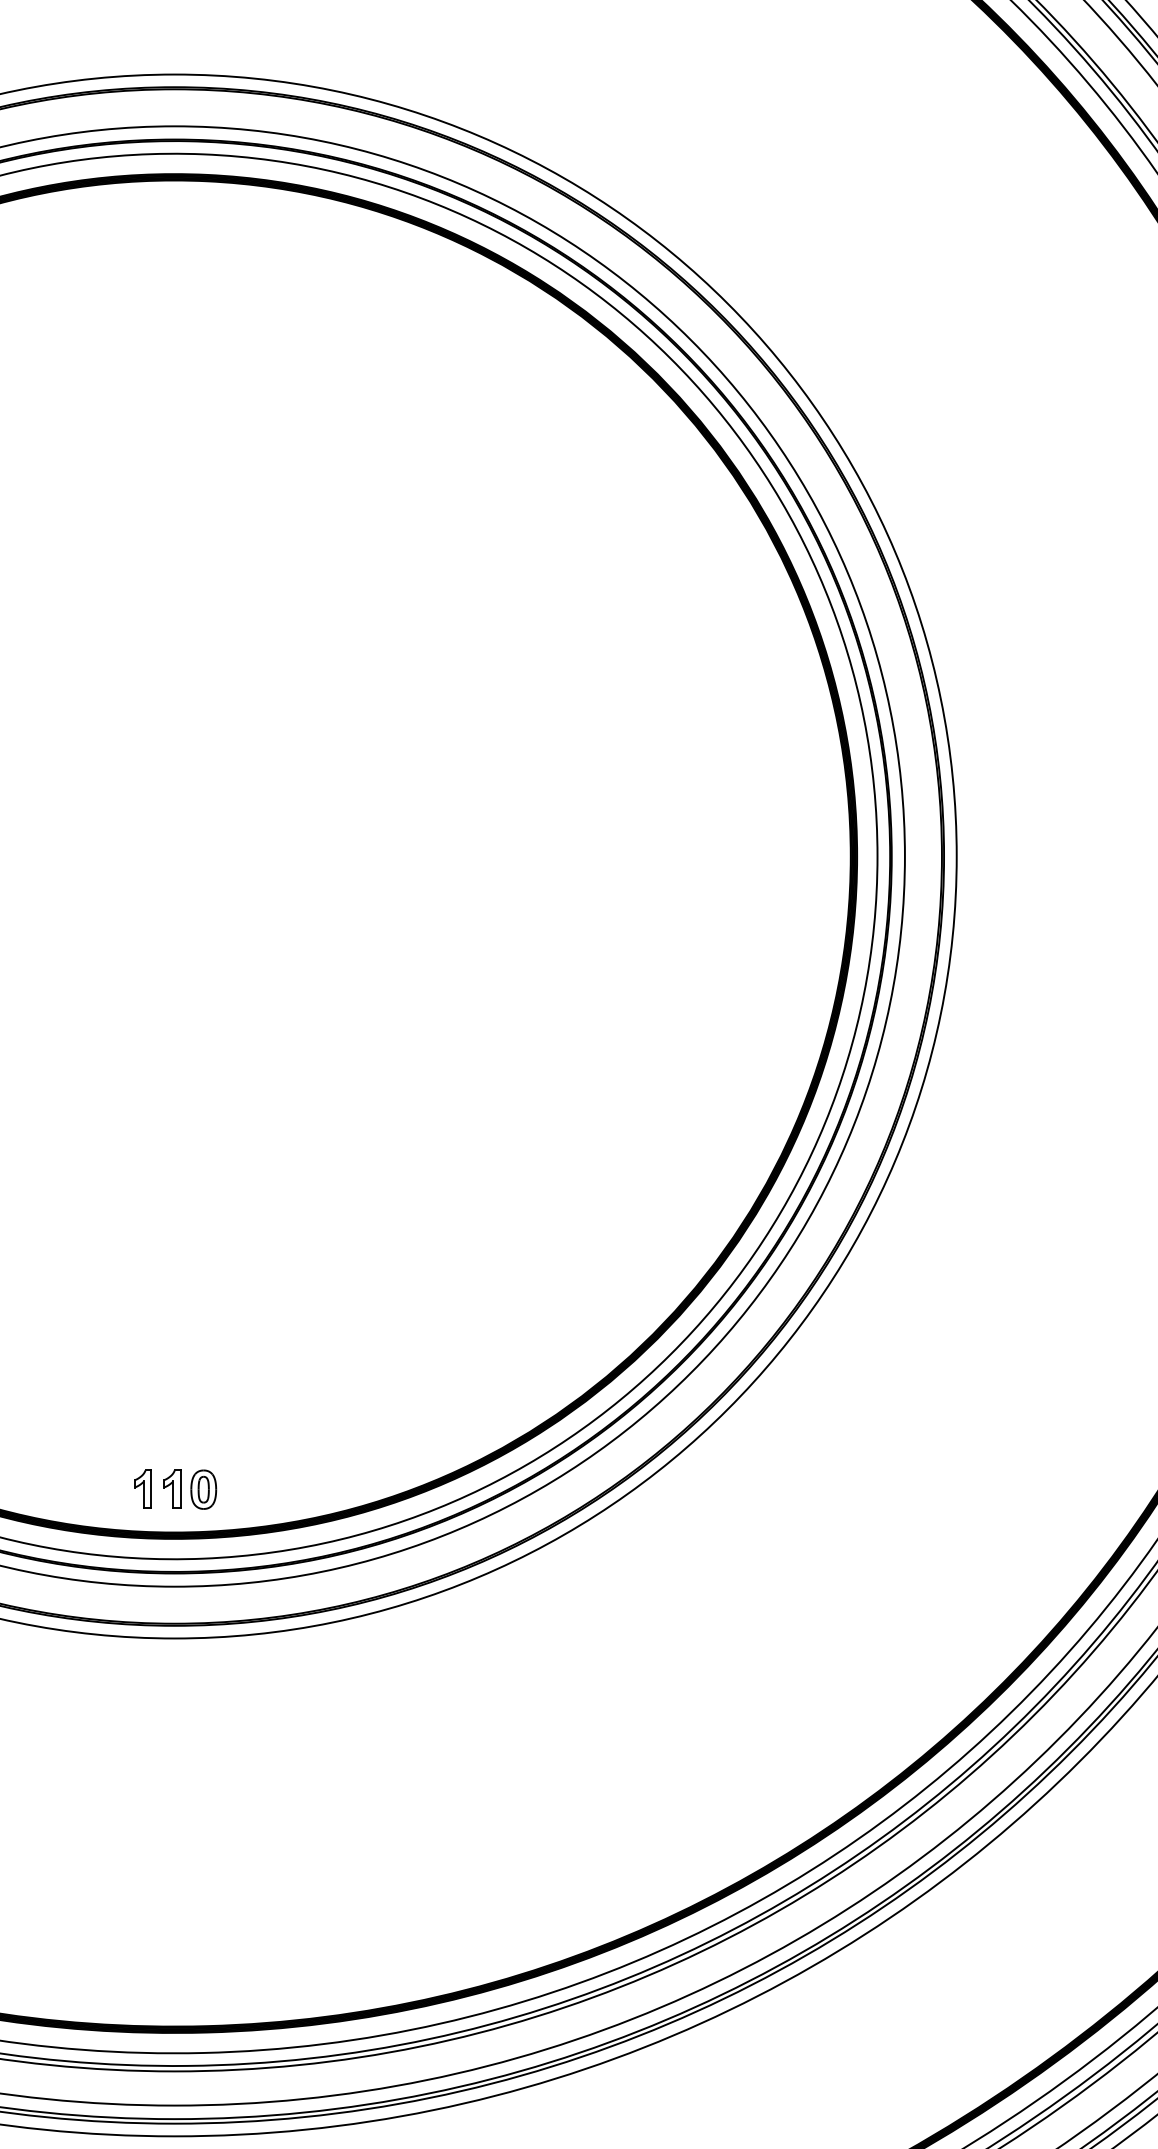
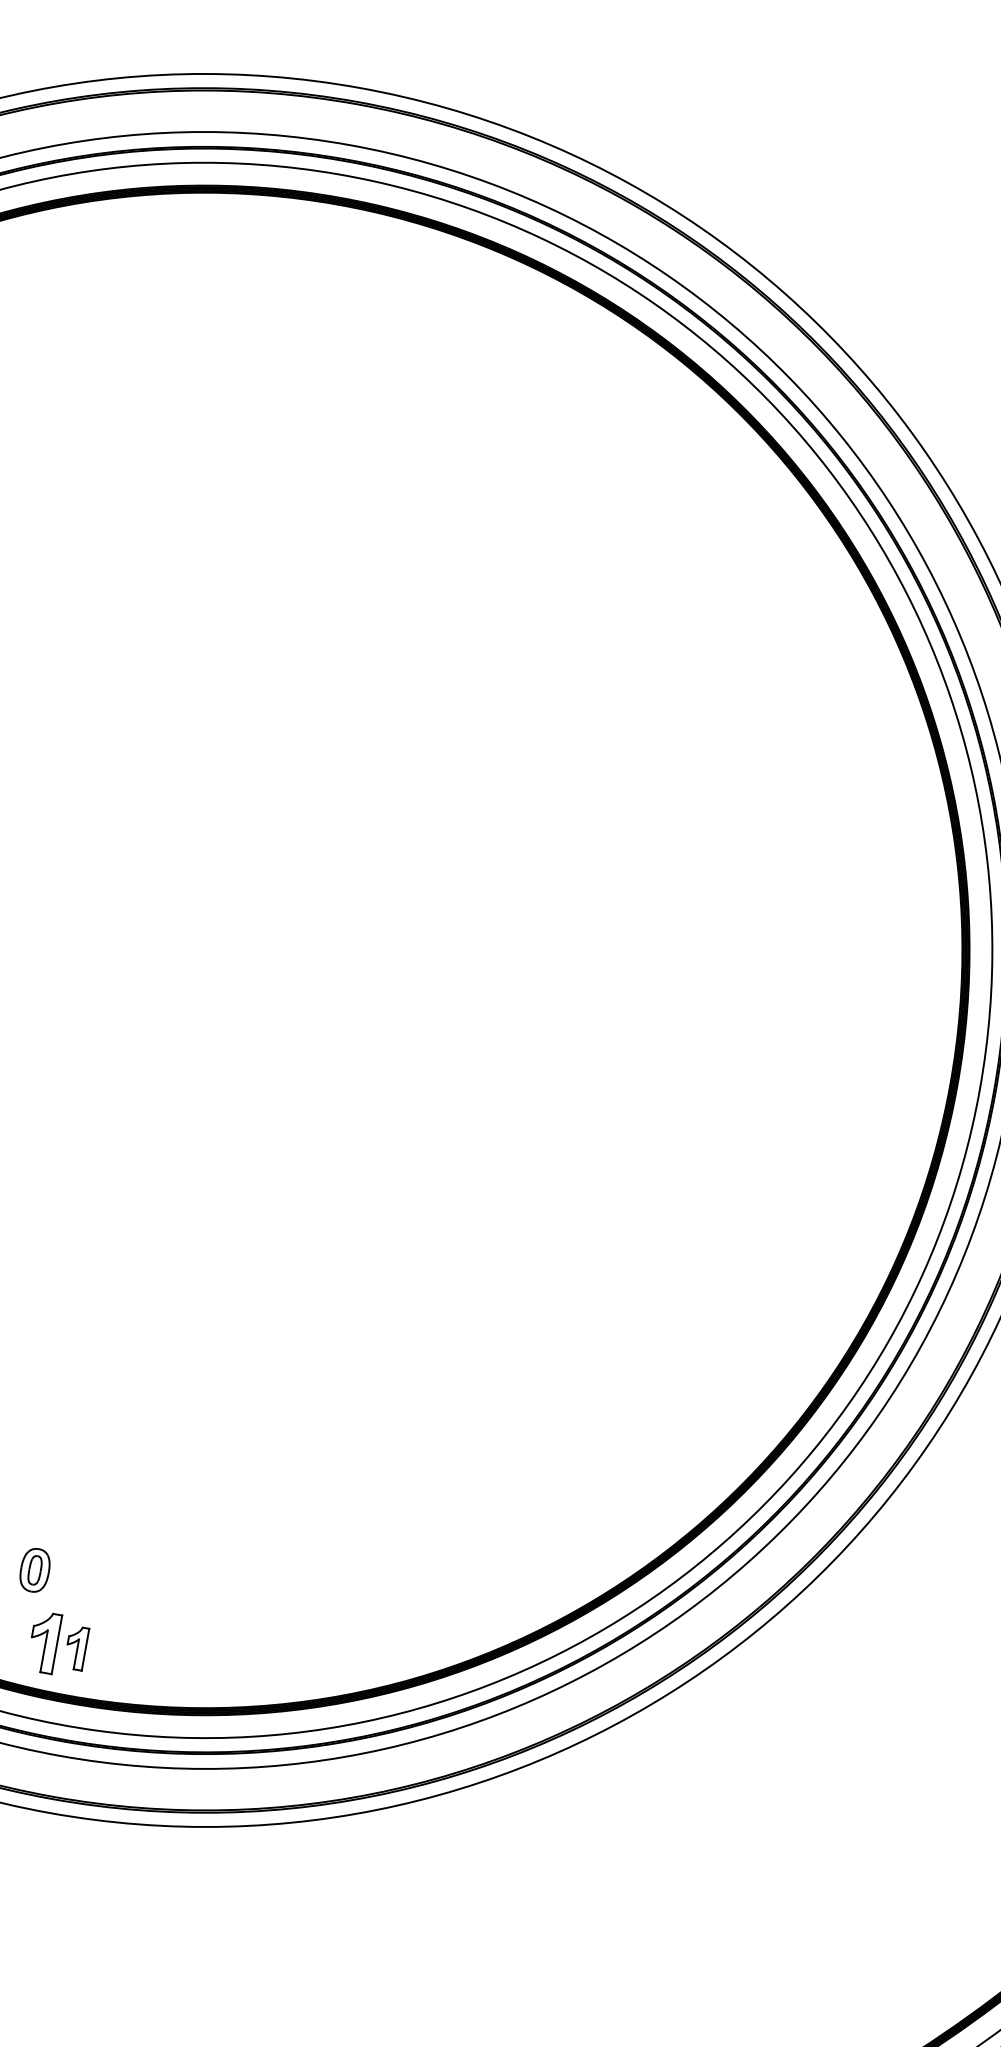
part: (142, 1488) -> (43, 1641), size x1.4
part: (203, 1489) -> (34, 1570), moved

